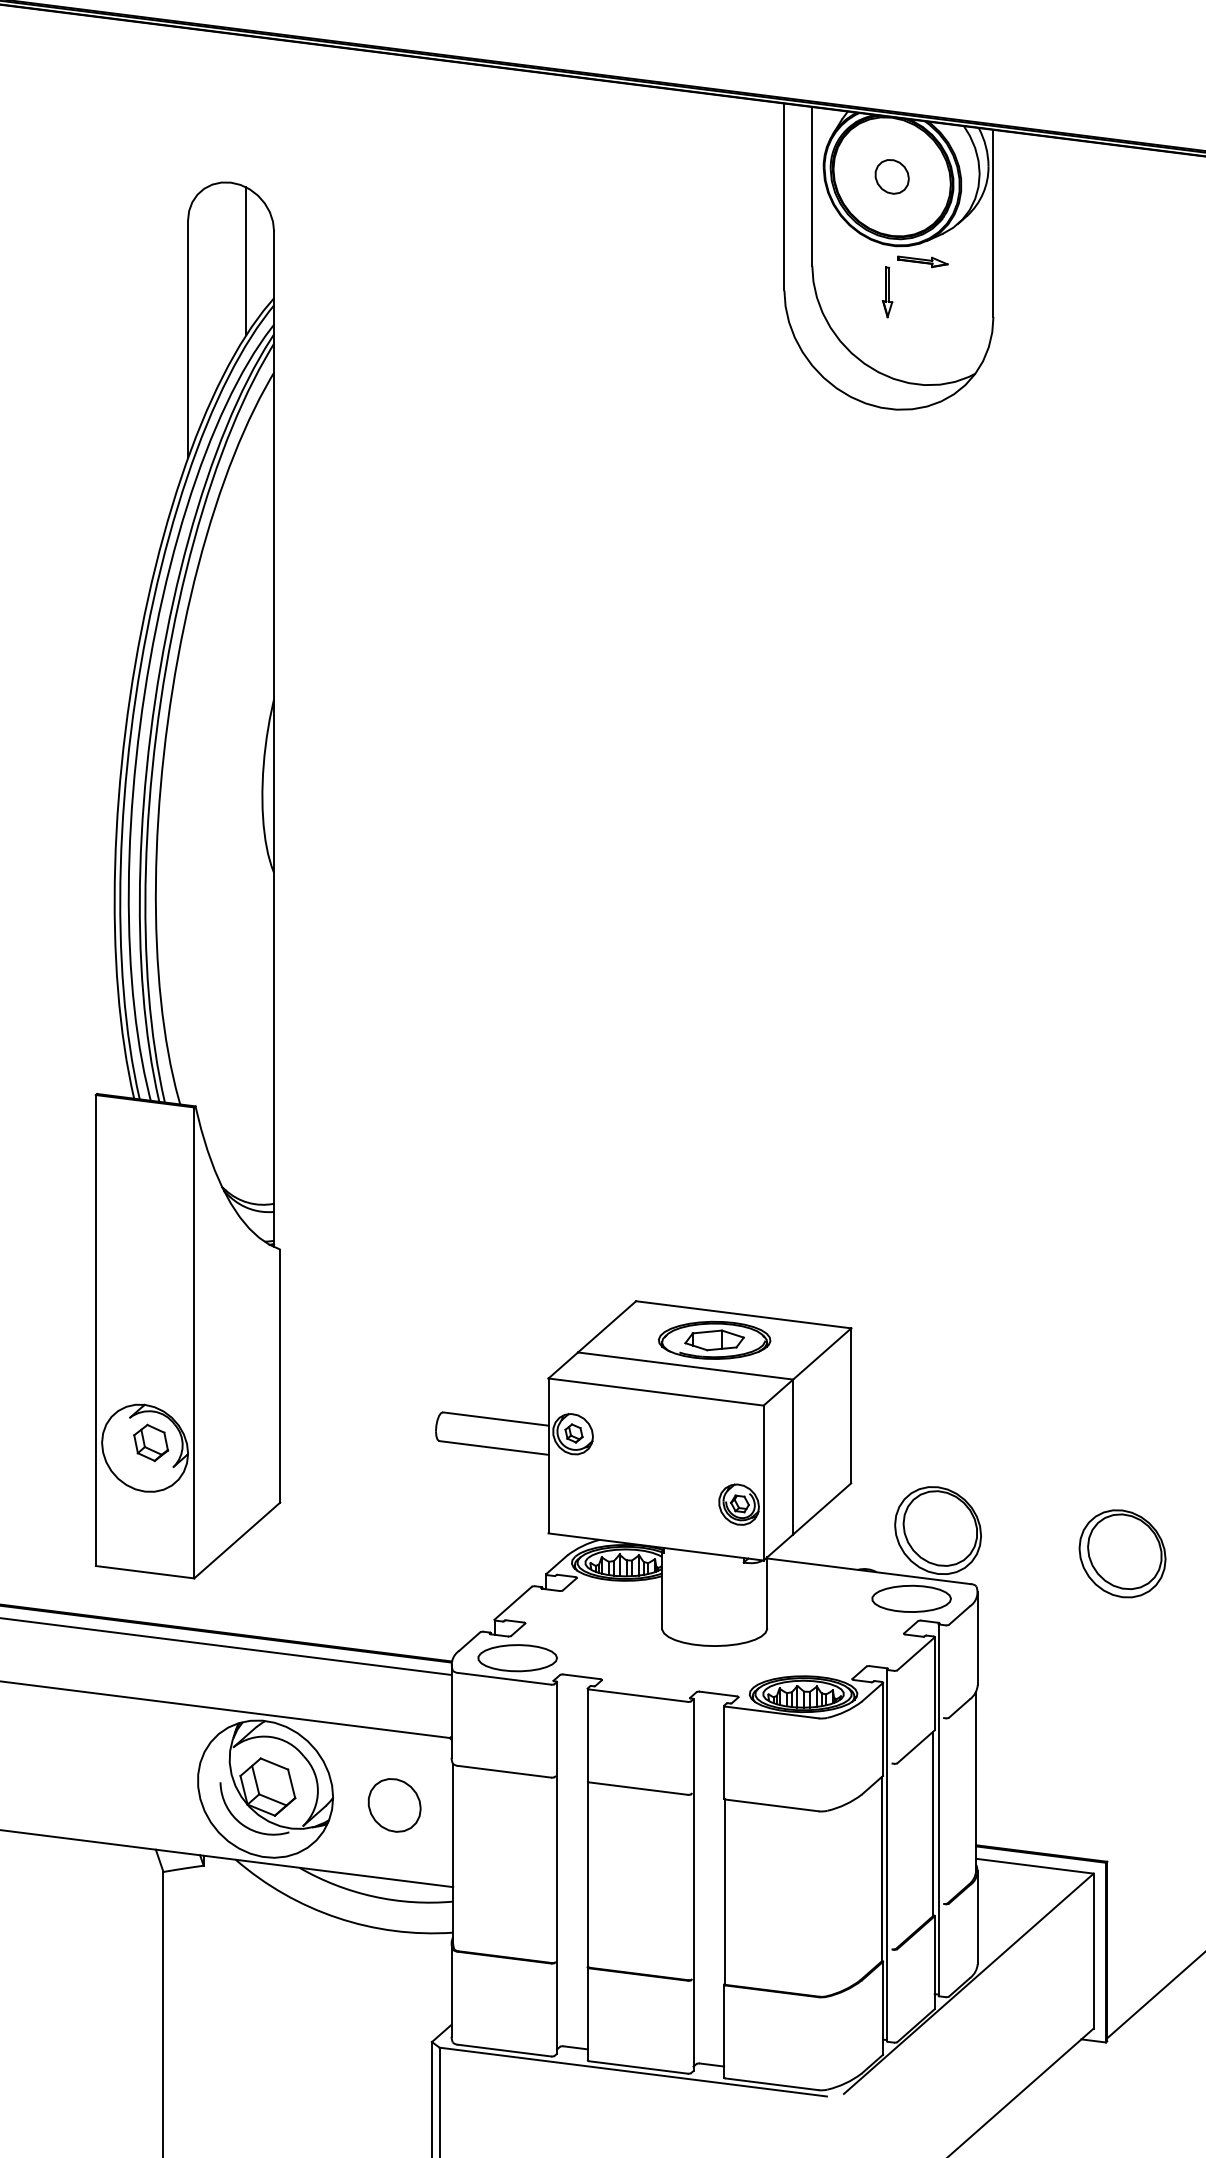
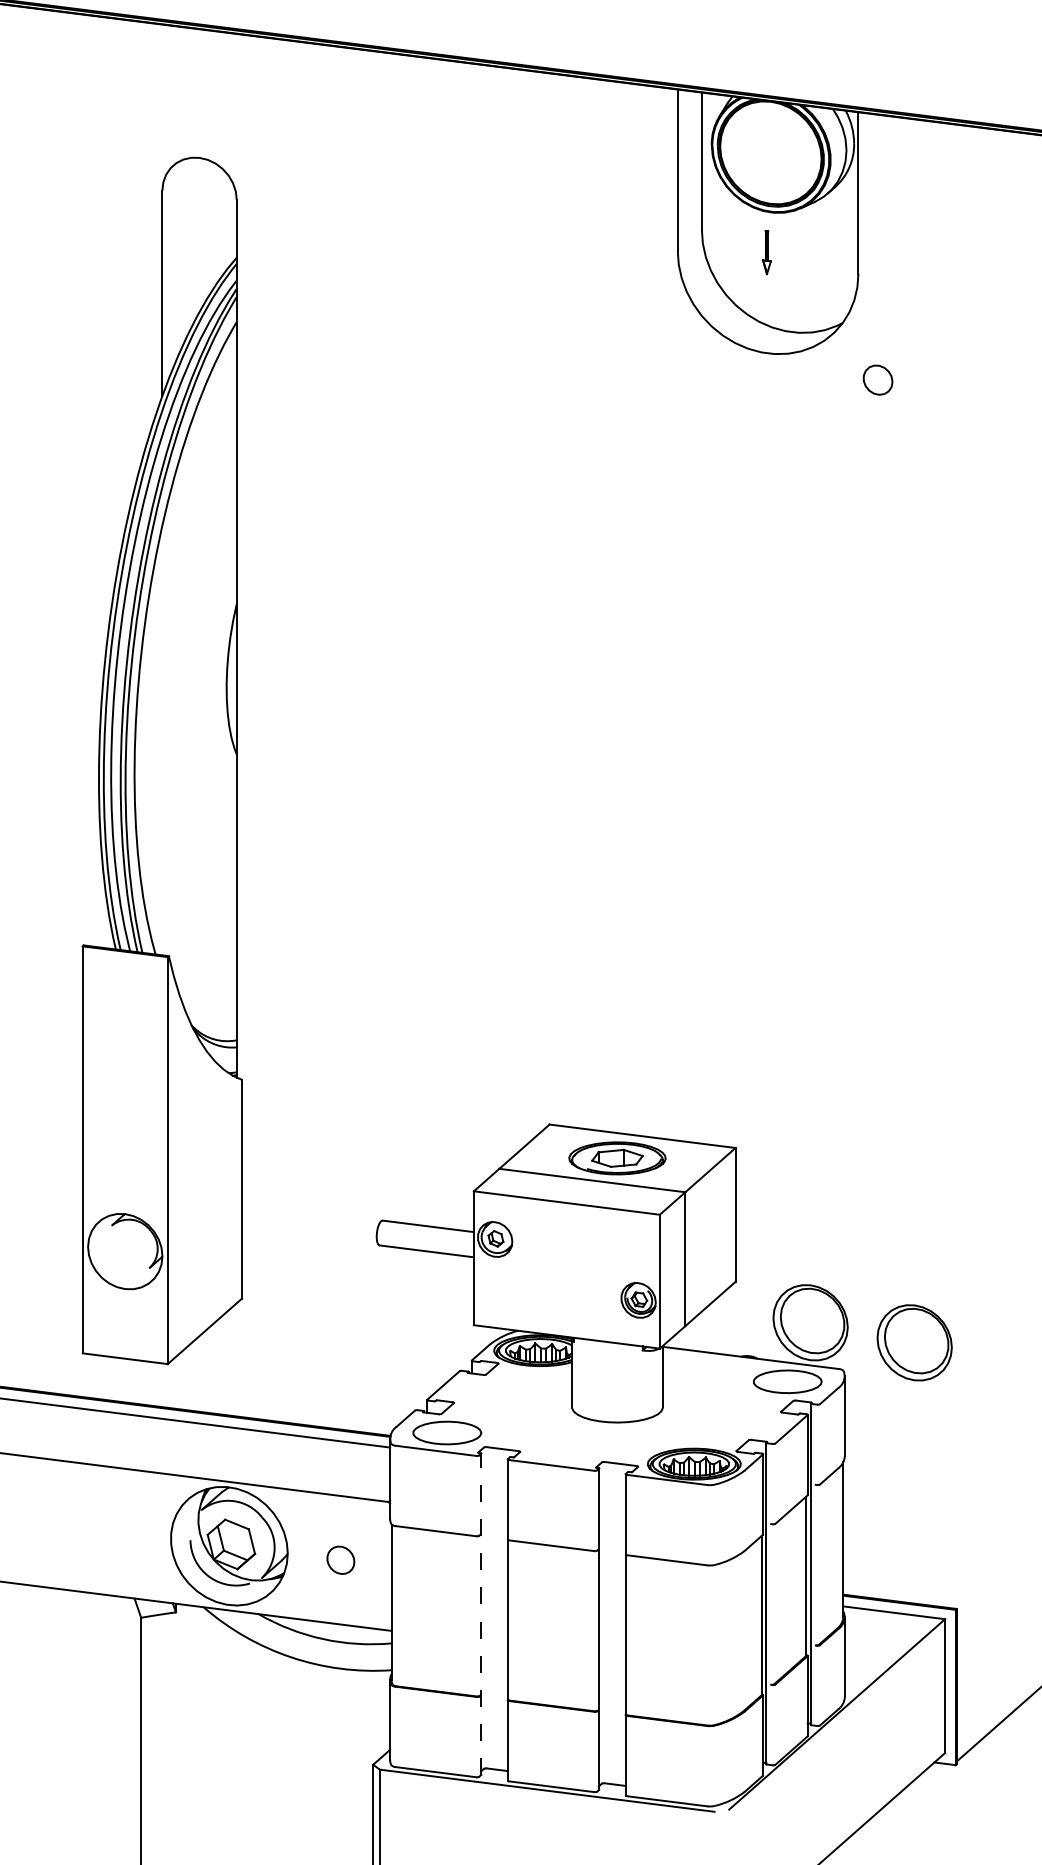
part: (891, 176) -> (877, 379), moved
line: (246, 261) -> (212, 226), removed
part: (922, 261) -> (797, 226), removed
part: (151, 1442) -> (130, 1246), removed
part: (1122, 1553) -> (914, 1342), moved
part: (394, 1805) -> (340, 1560), size x0.6
line: (557, 1867) -> (481, 1613), solid -> dashed

